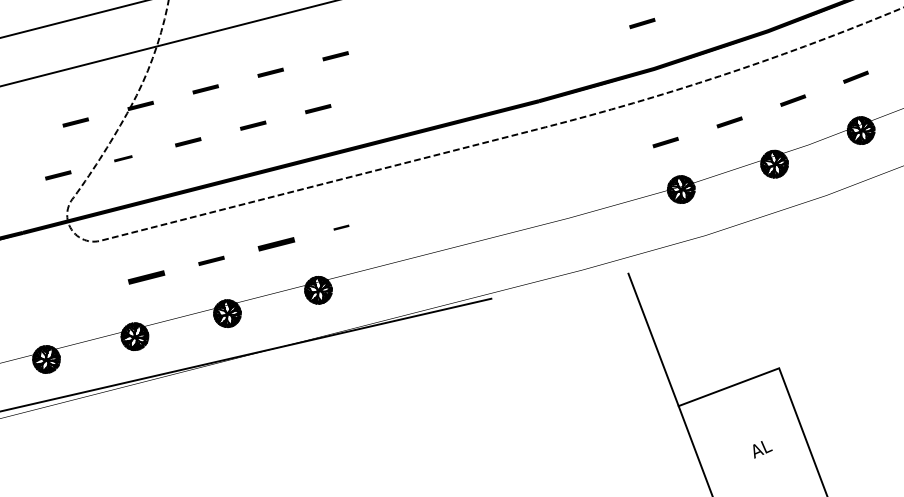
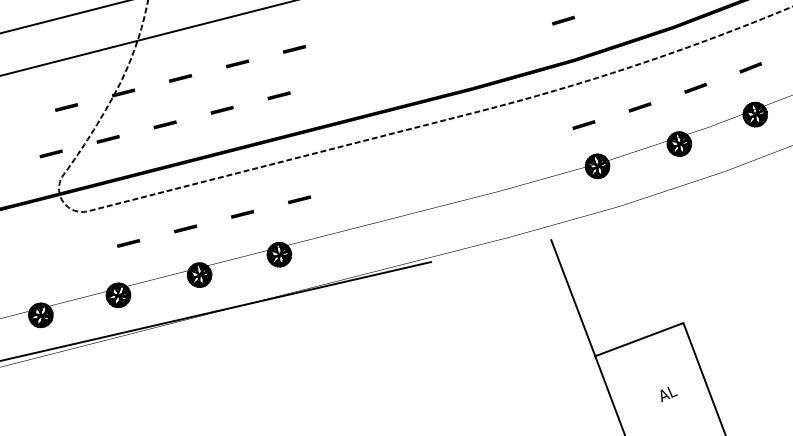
part: (123, 158) -> (108, 139), size x1.43
part: (341, 227) -> (299, 199), size x1.67
part: (276, 244) -> (242, 214), size x0.71
part: (146, 277) -> (128, 243), size x0.71

